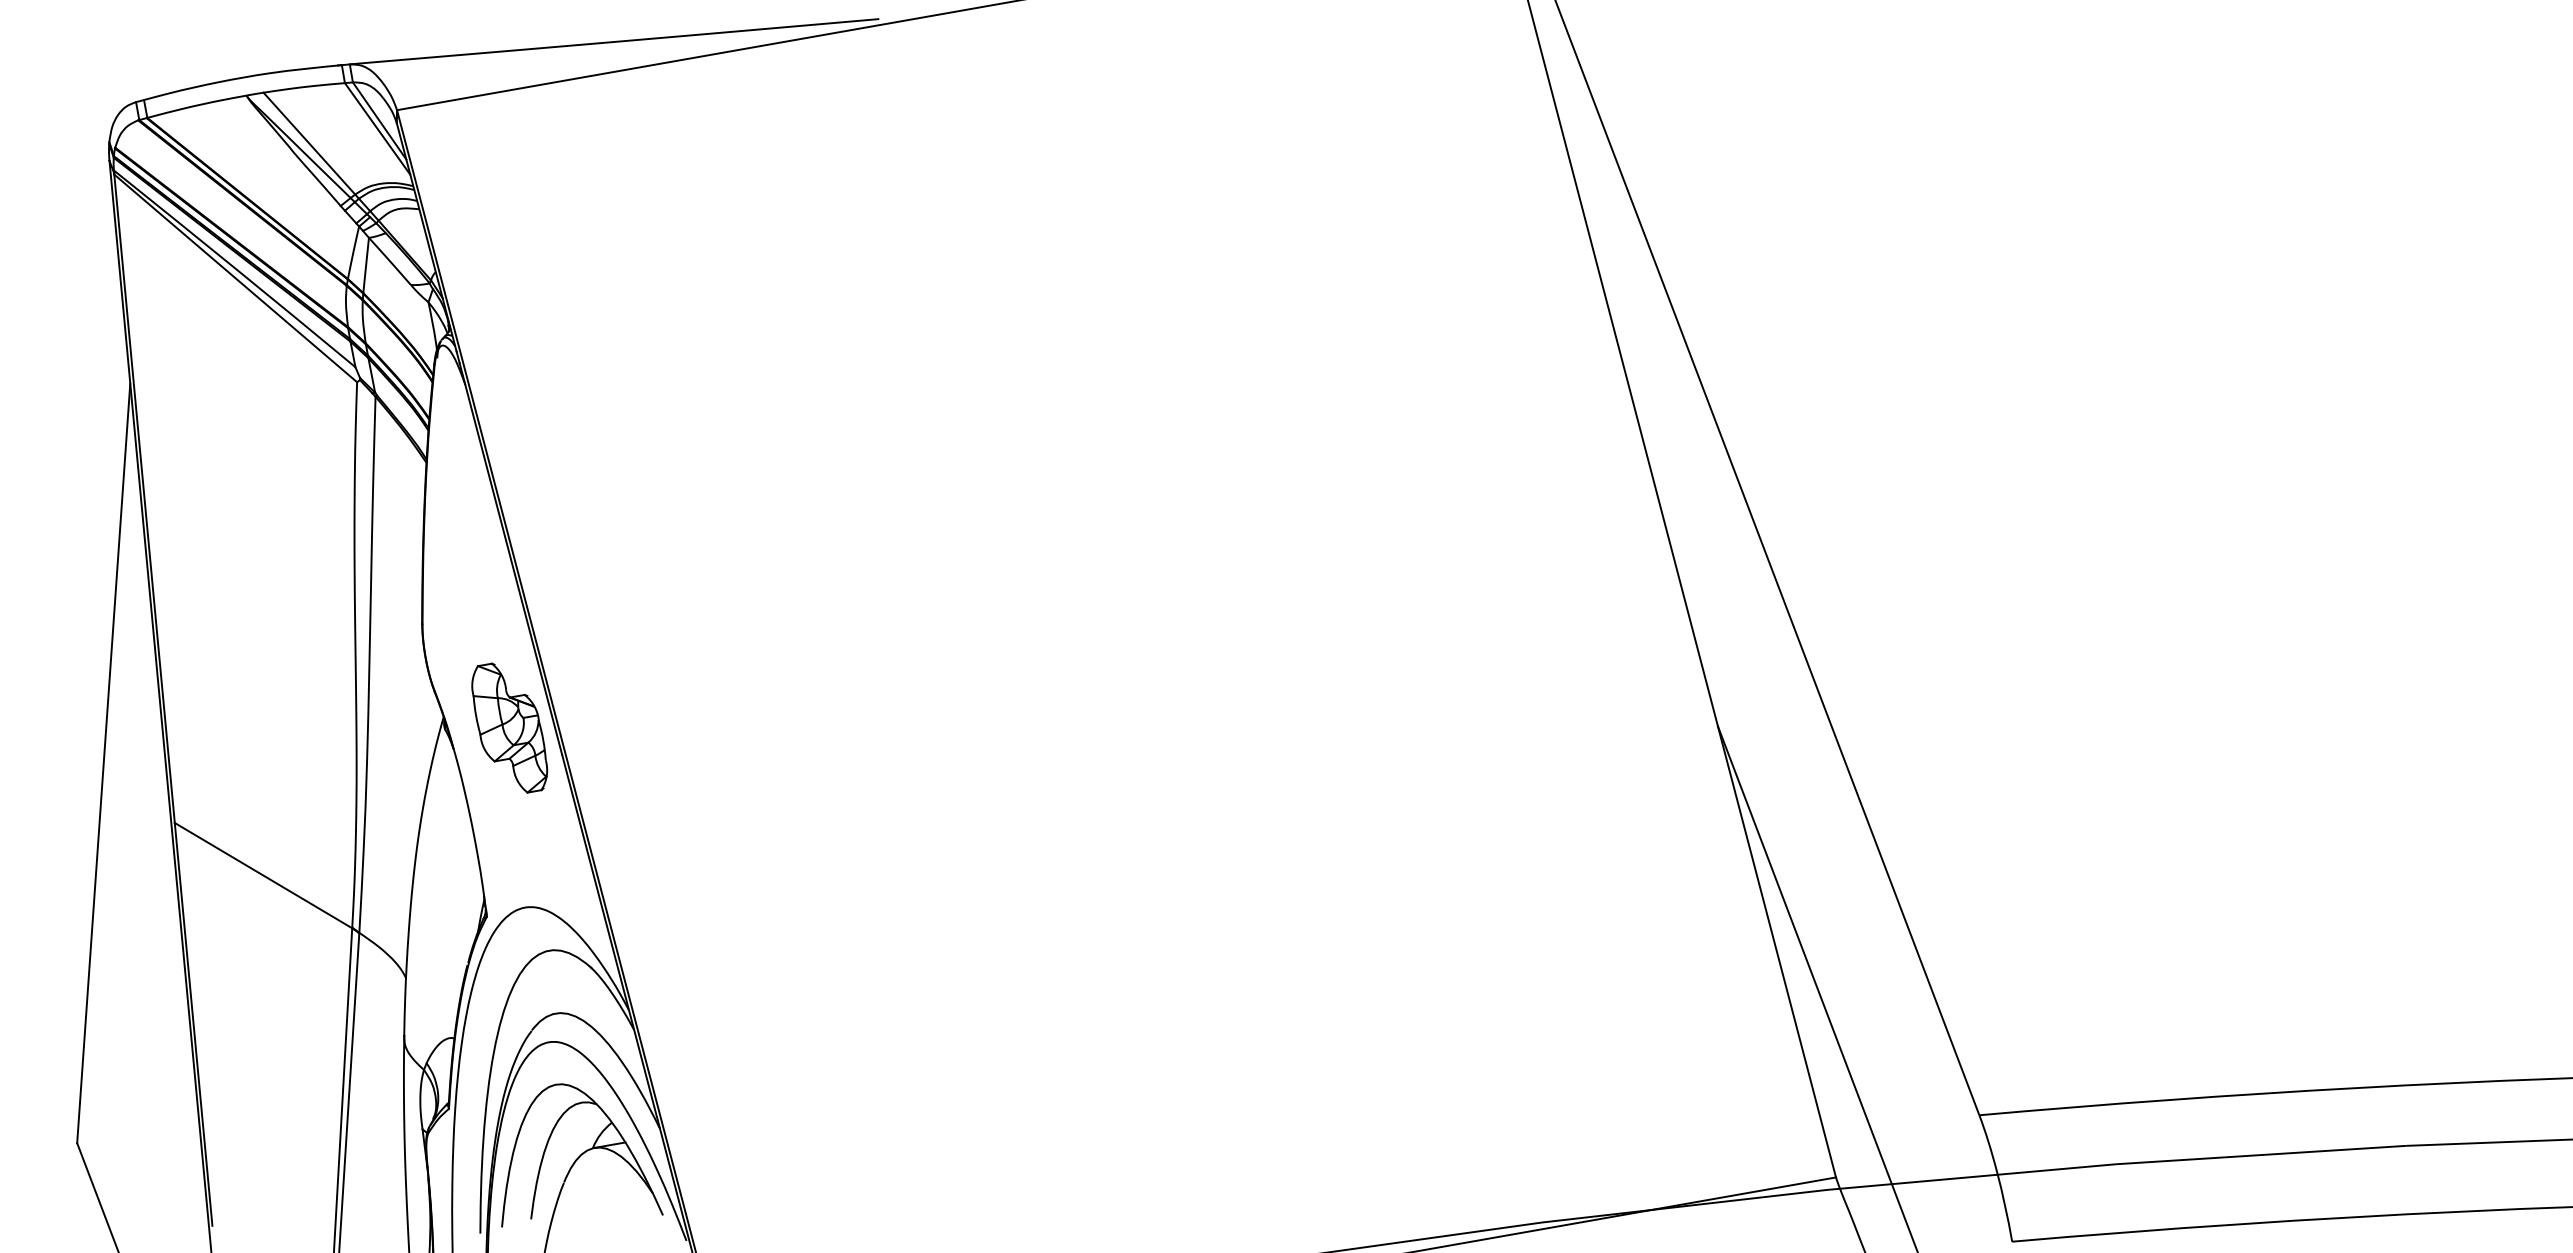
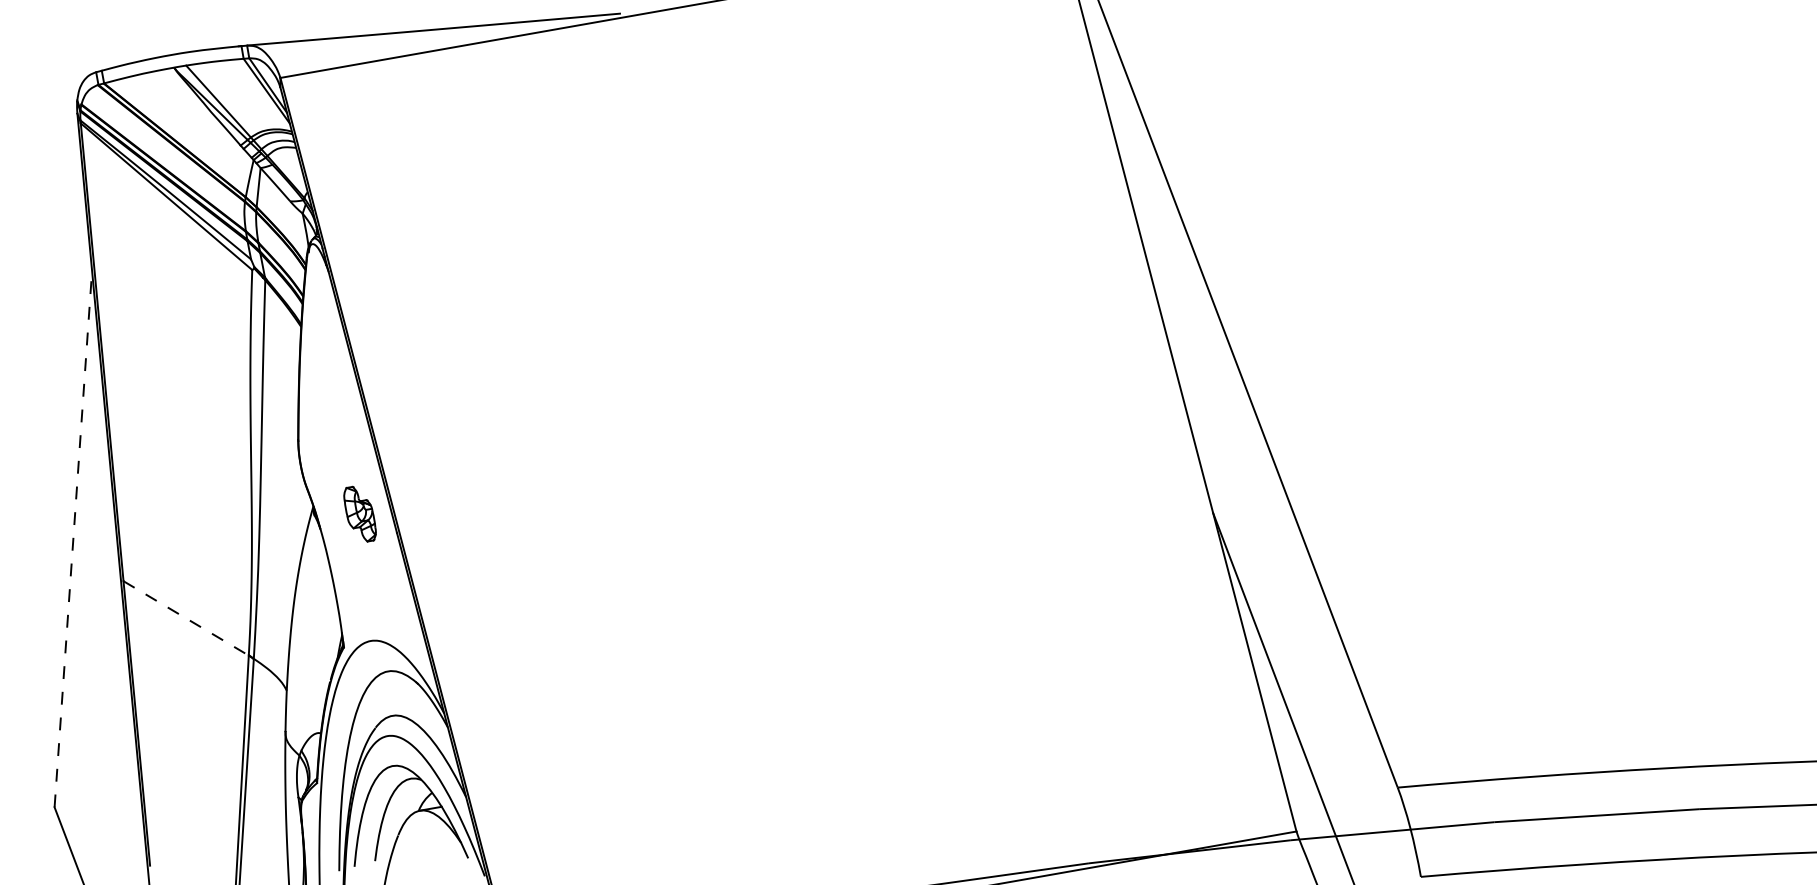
part: (509, 727) -> (359, 513), size x0.6
line: (103, 763) -> (73, 539), solid -> dashed
line: (263, 875) -> (186, 618), solid -> dashed

